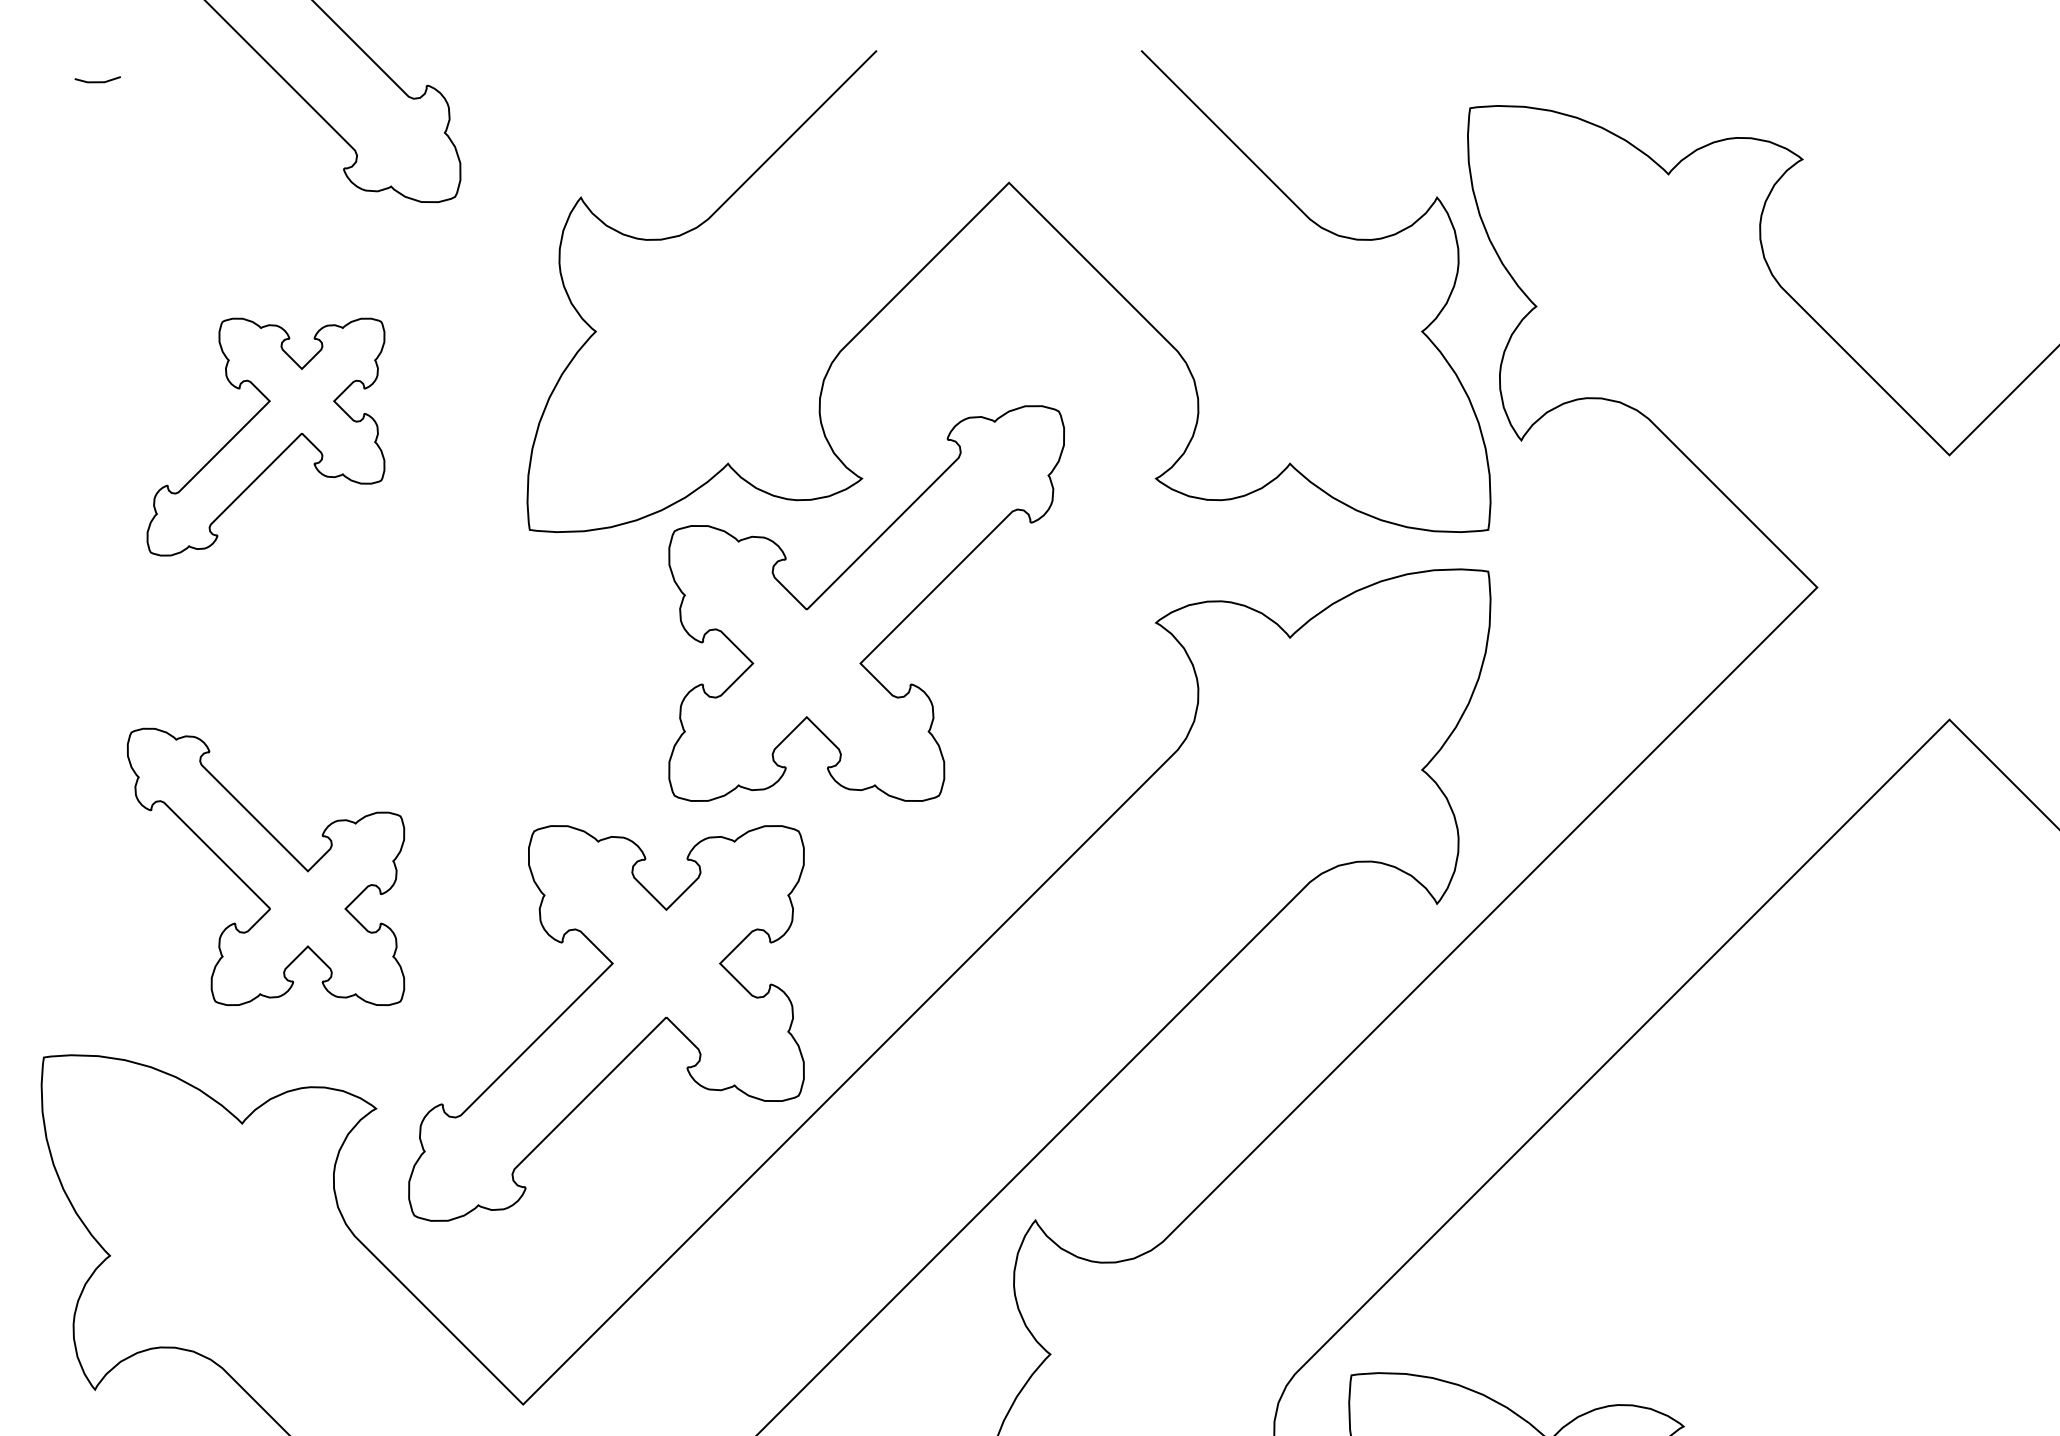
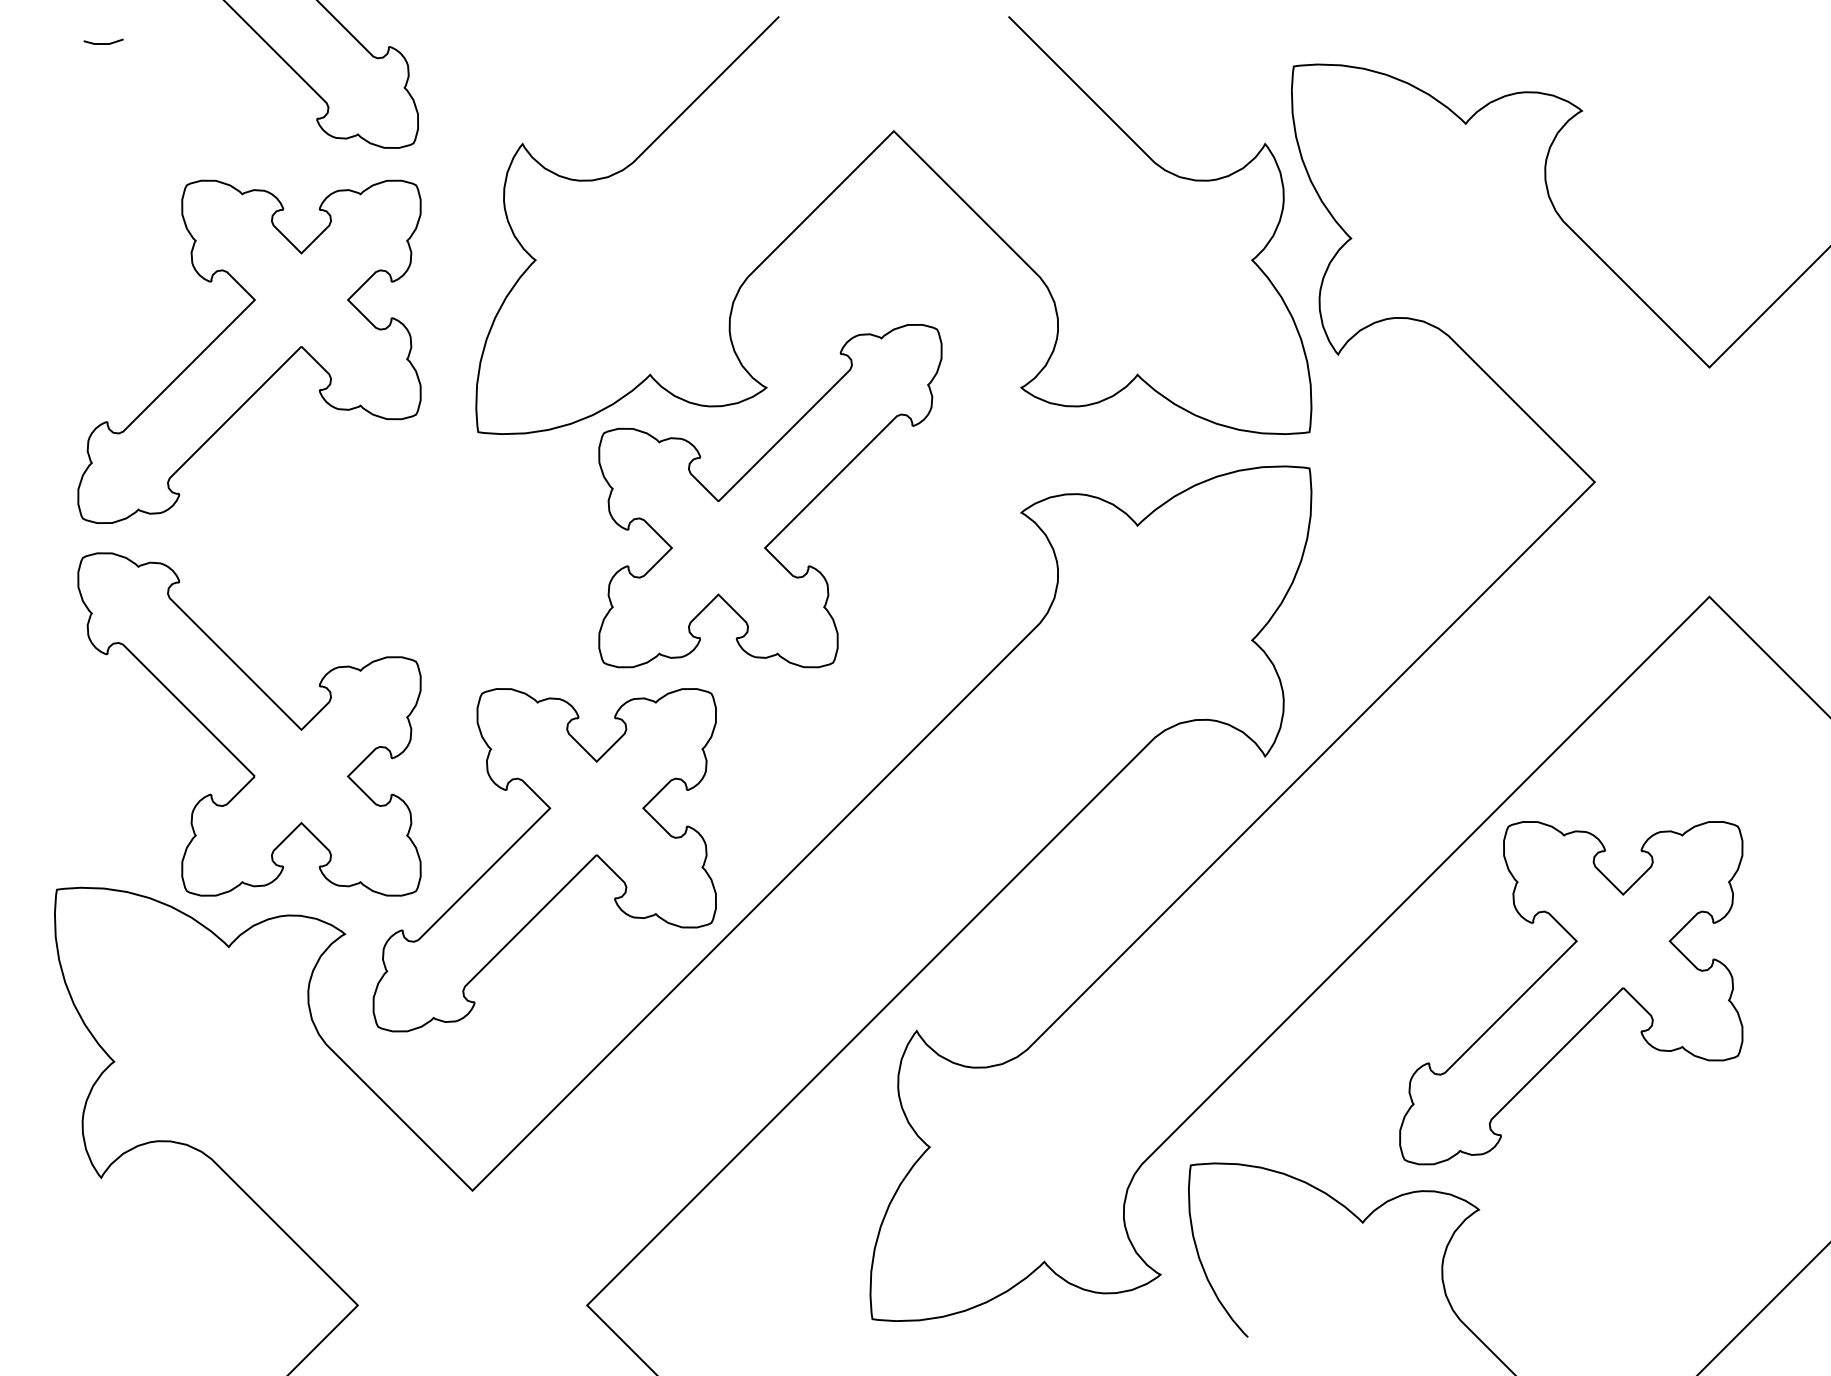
part: (266, 436) -> (249, 351), size x1.67
part: (266, 866) -> (249, 724), size x1.43
part: (1790, 1177) -> (1571, 993), added

